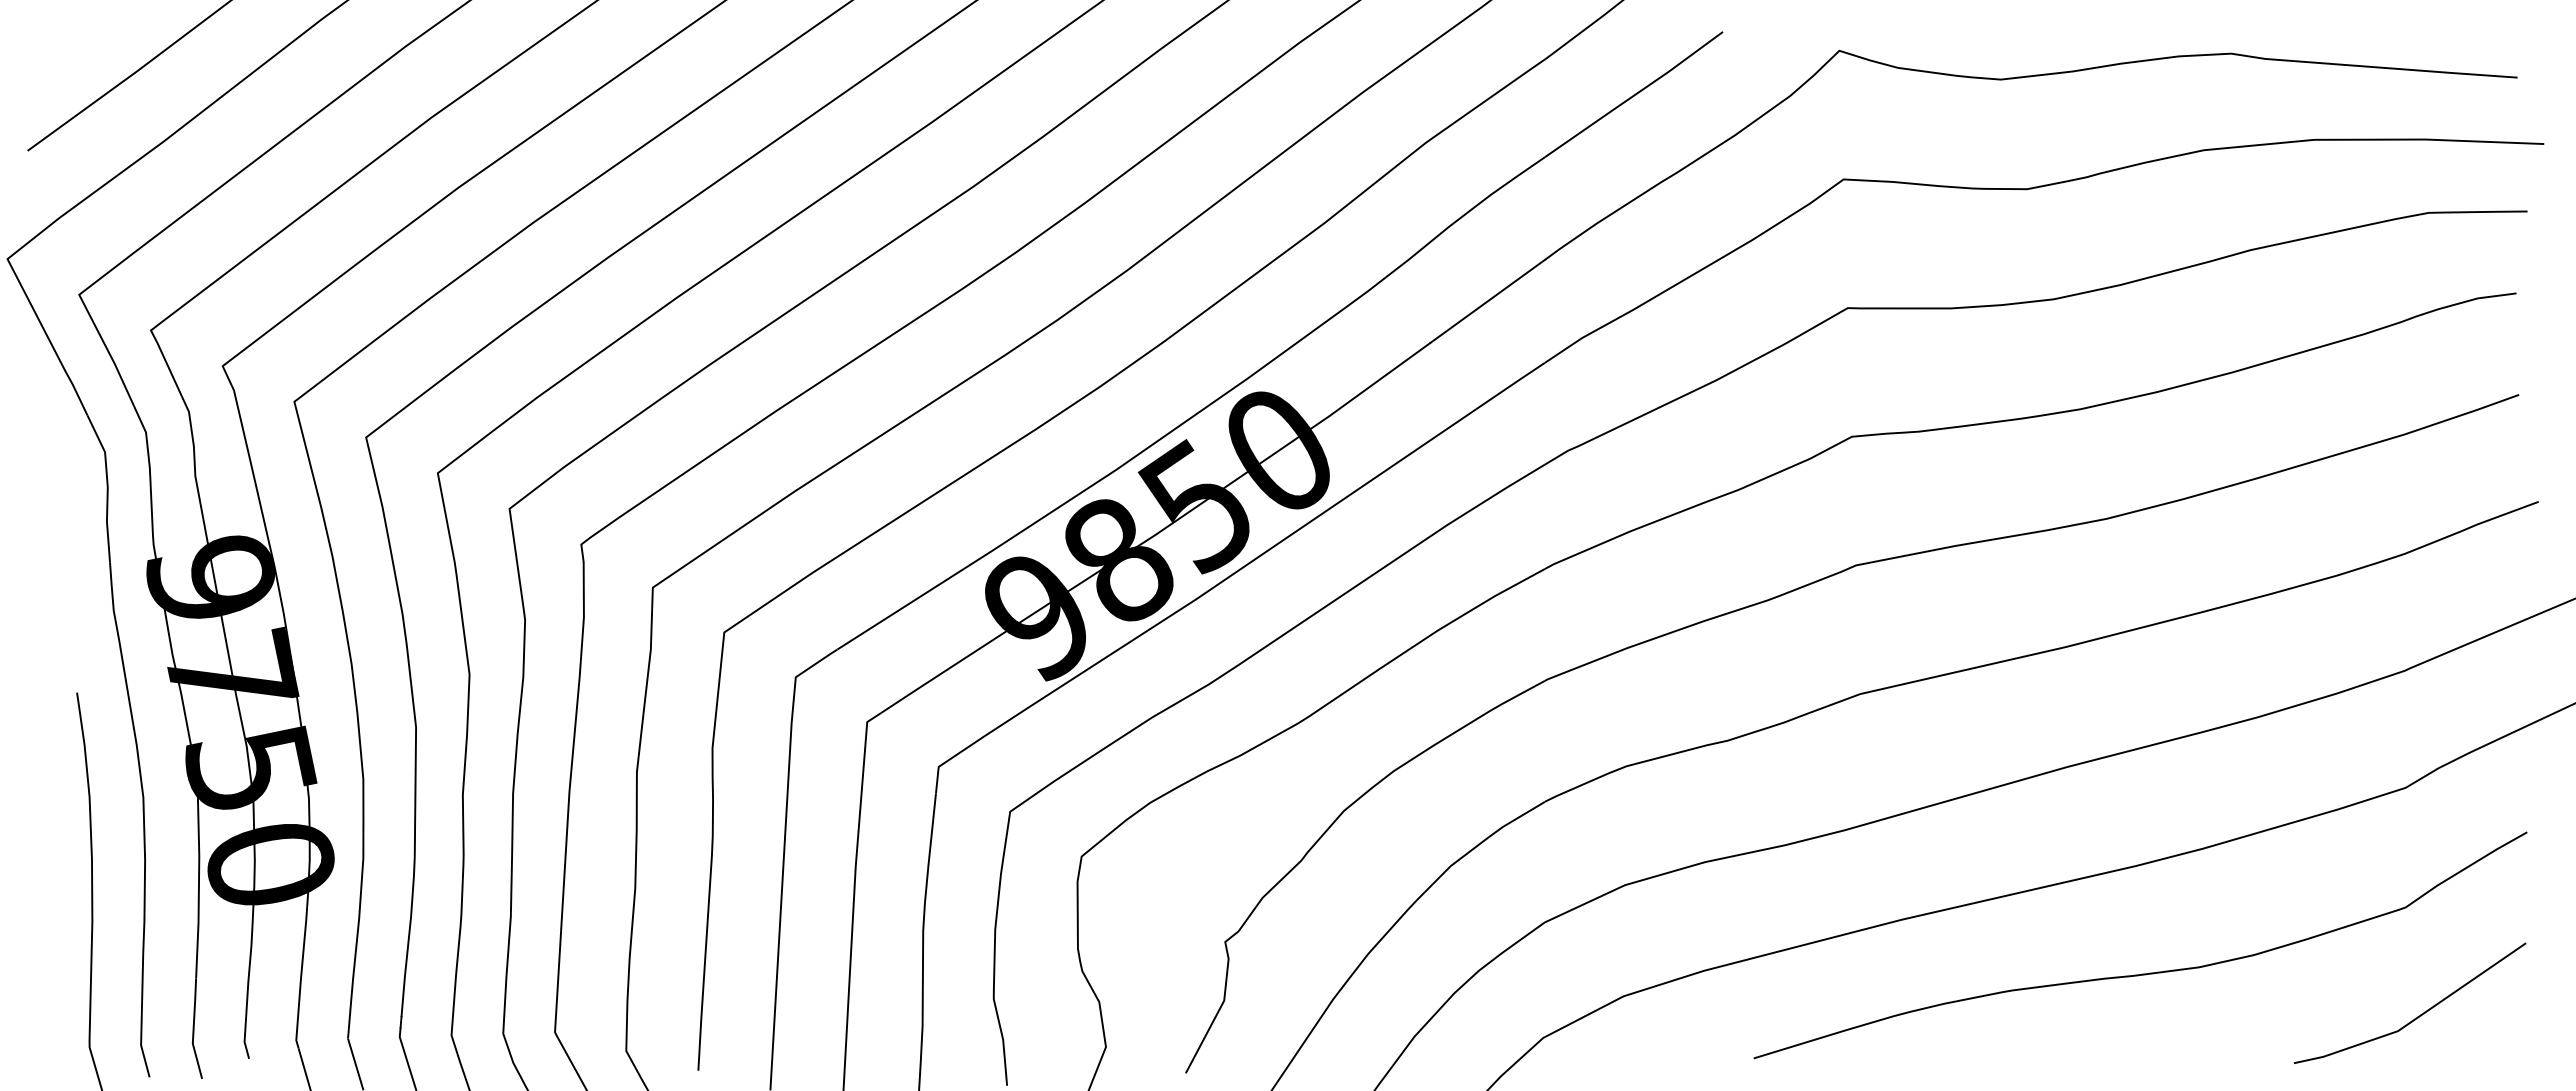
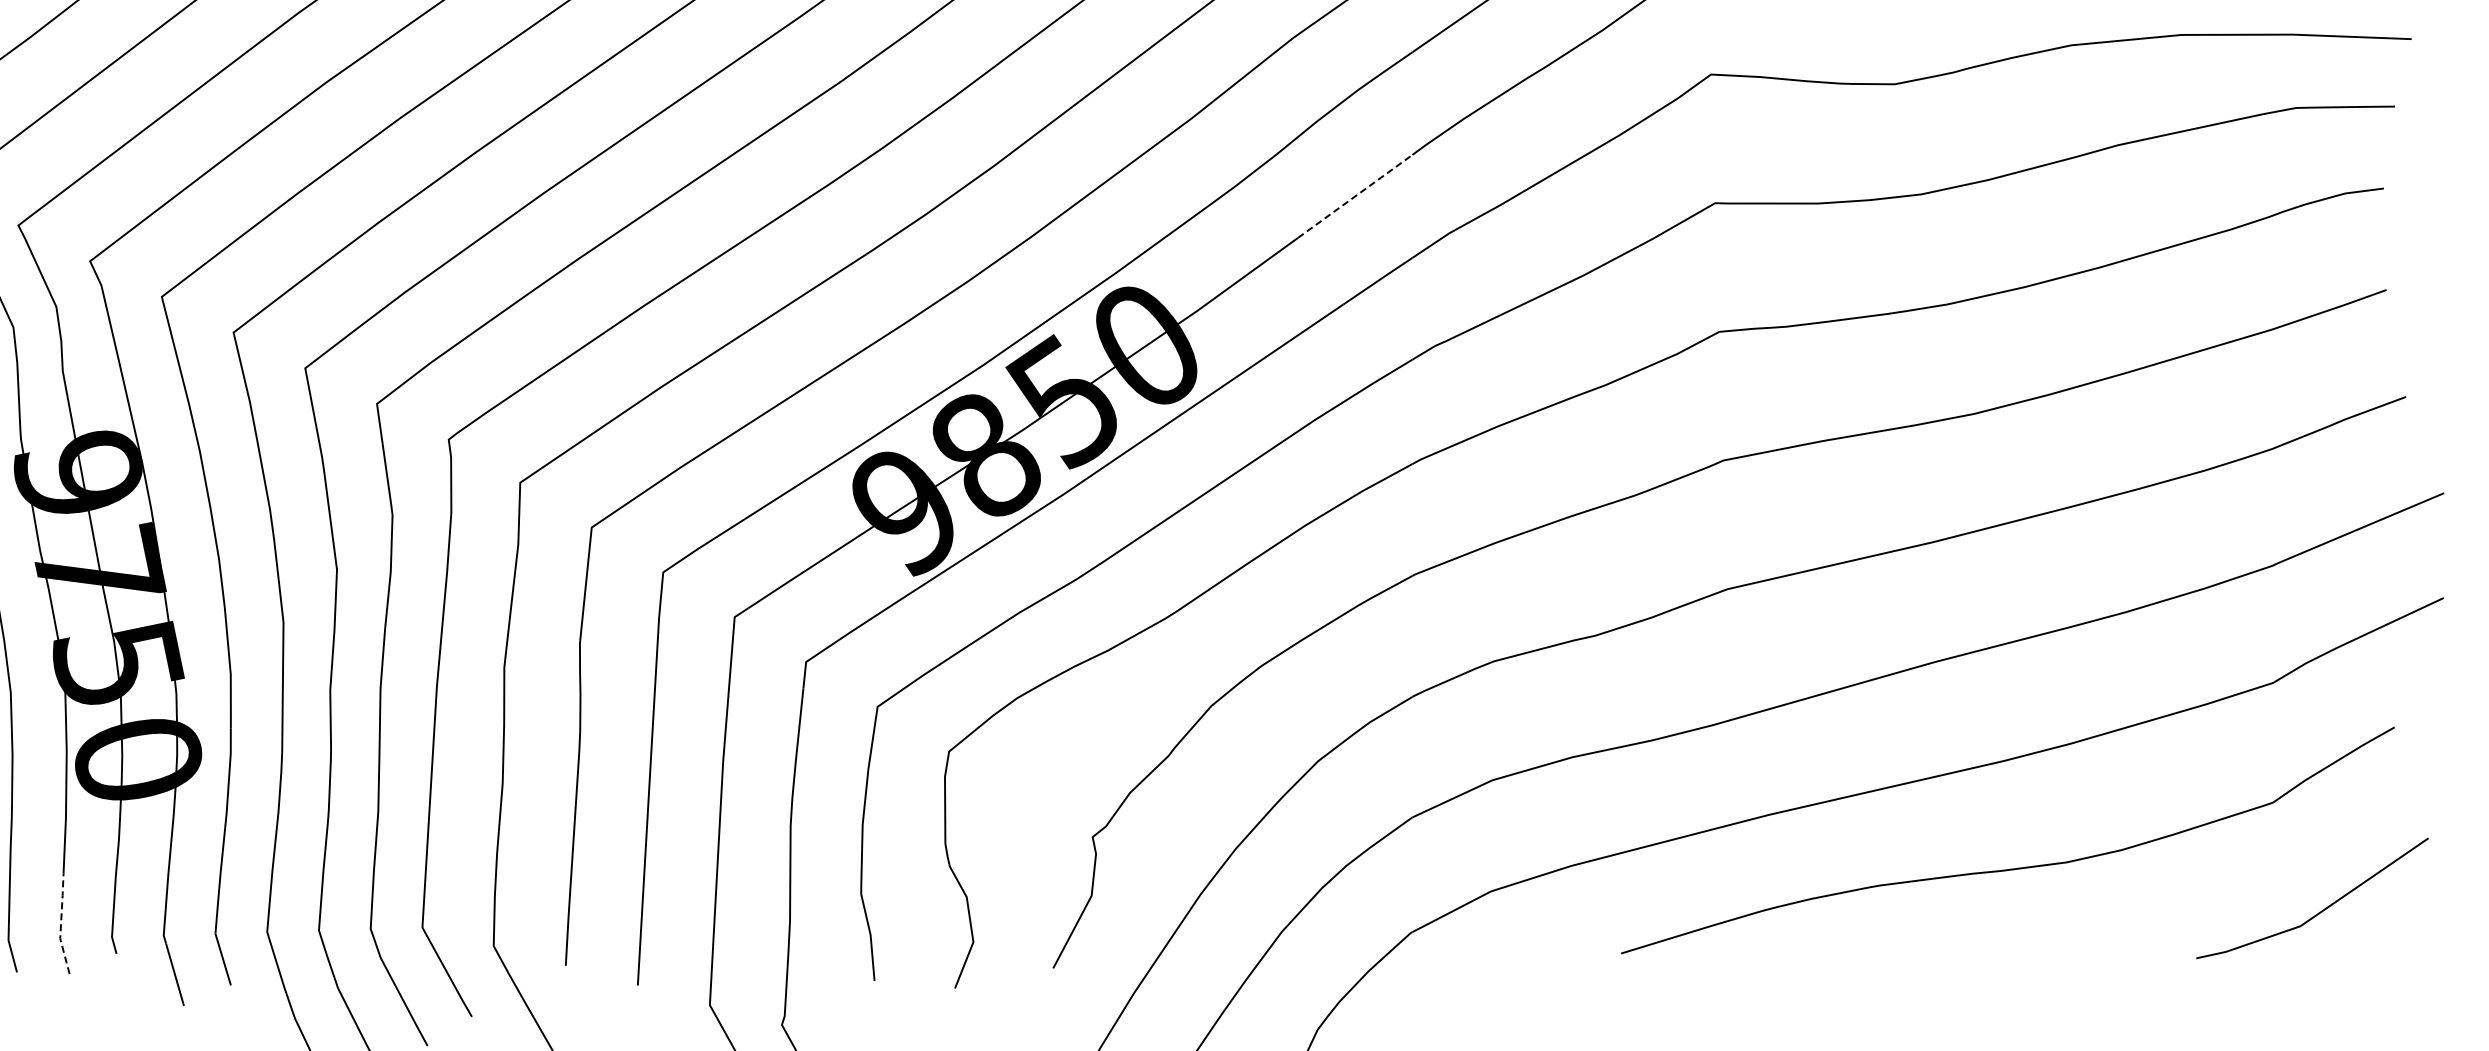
line: (1487, 301) -> (1354, 196), solid -> dashed
line: (2418, 1015) -> (2320, 910), moved
line: (193, 1028) -> (60, 923), solid -> dashed

